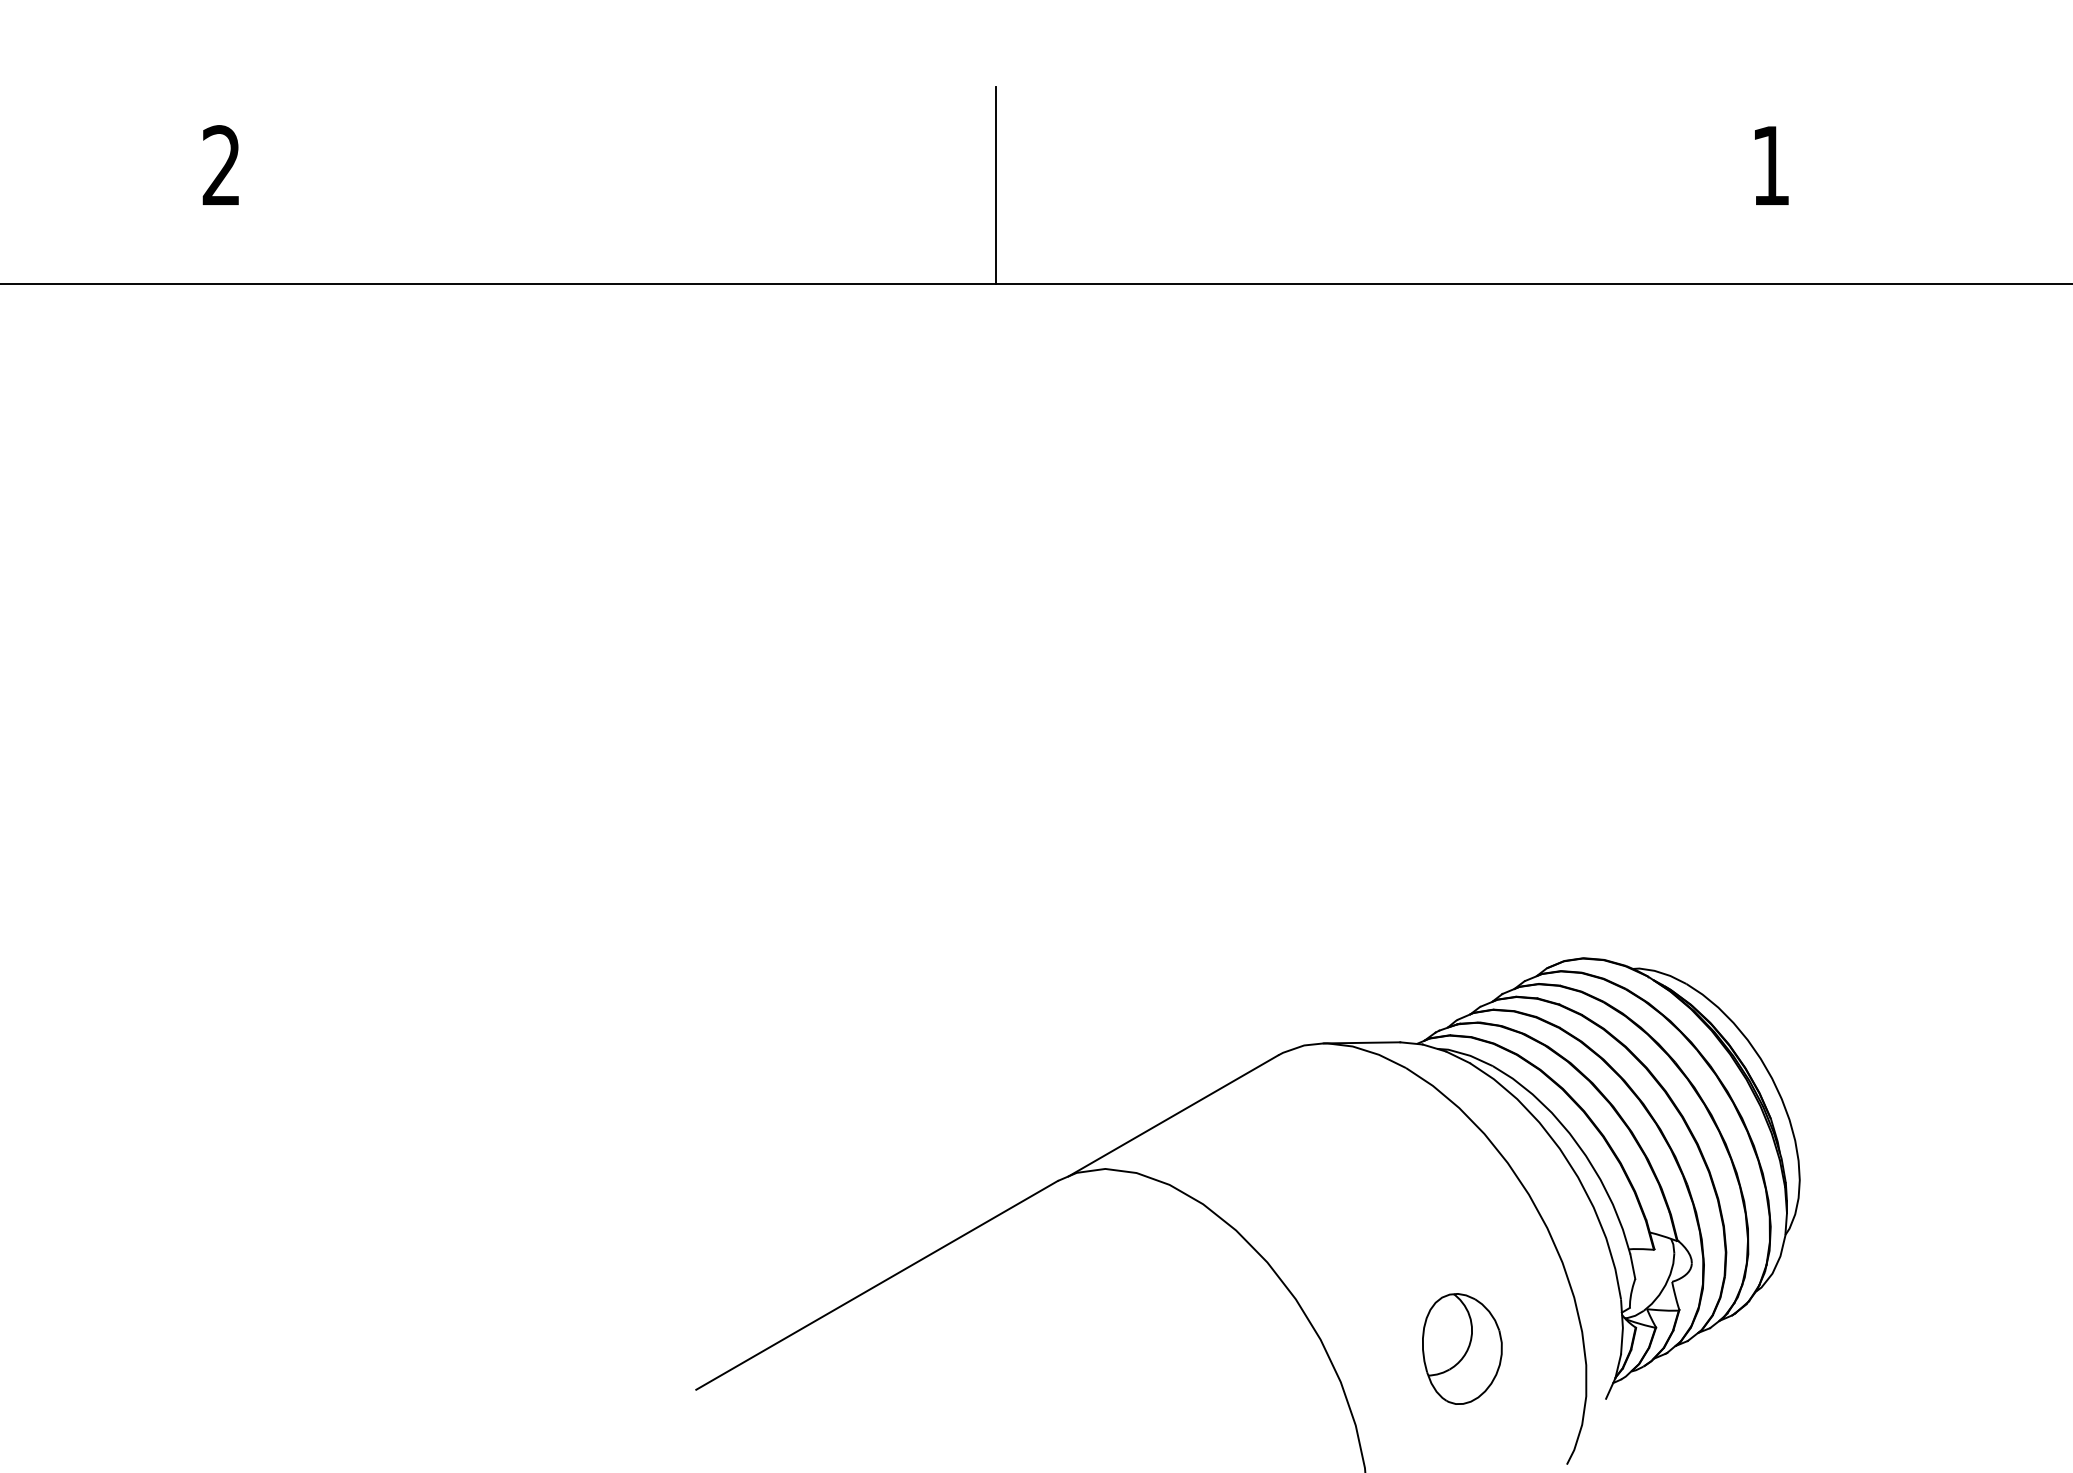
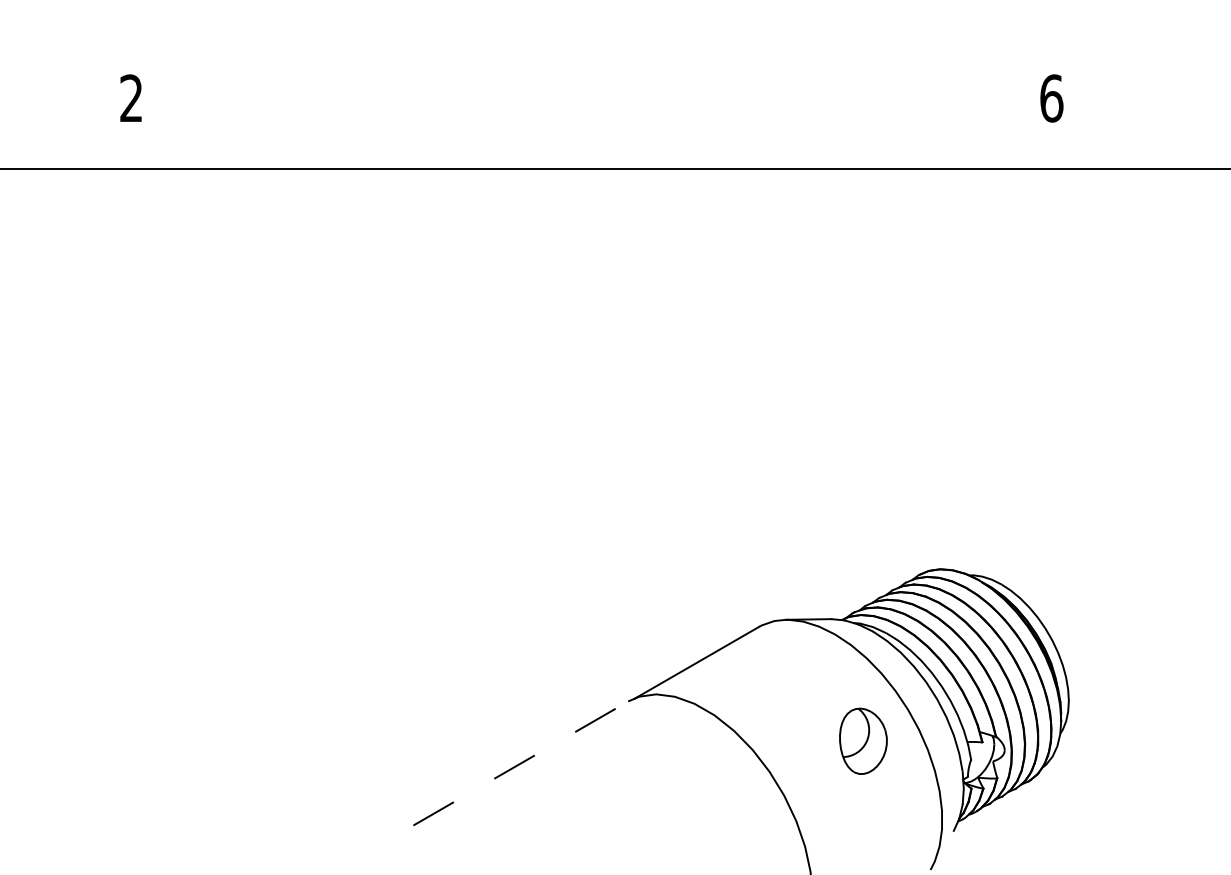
text: (1770, 165) -> (1051, 98), 1 -> 6
line: (996, 184) -> (591, 109), removed
line: (878, 1285) -> (521, 763), solid -> dashed
part: (1462, 1347) -> (863, 740), moved

